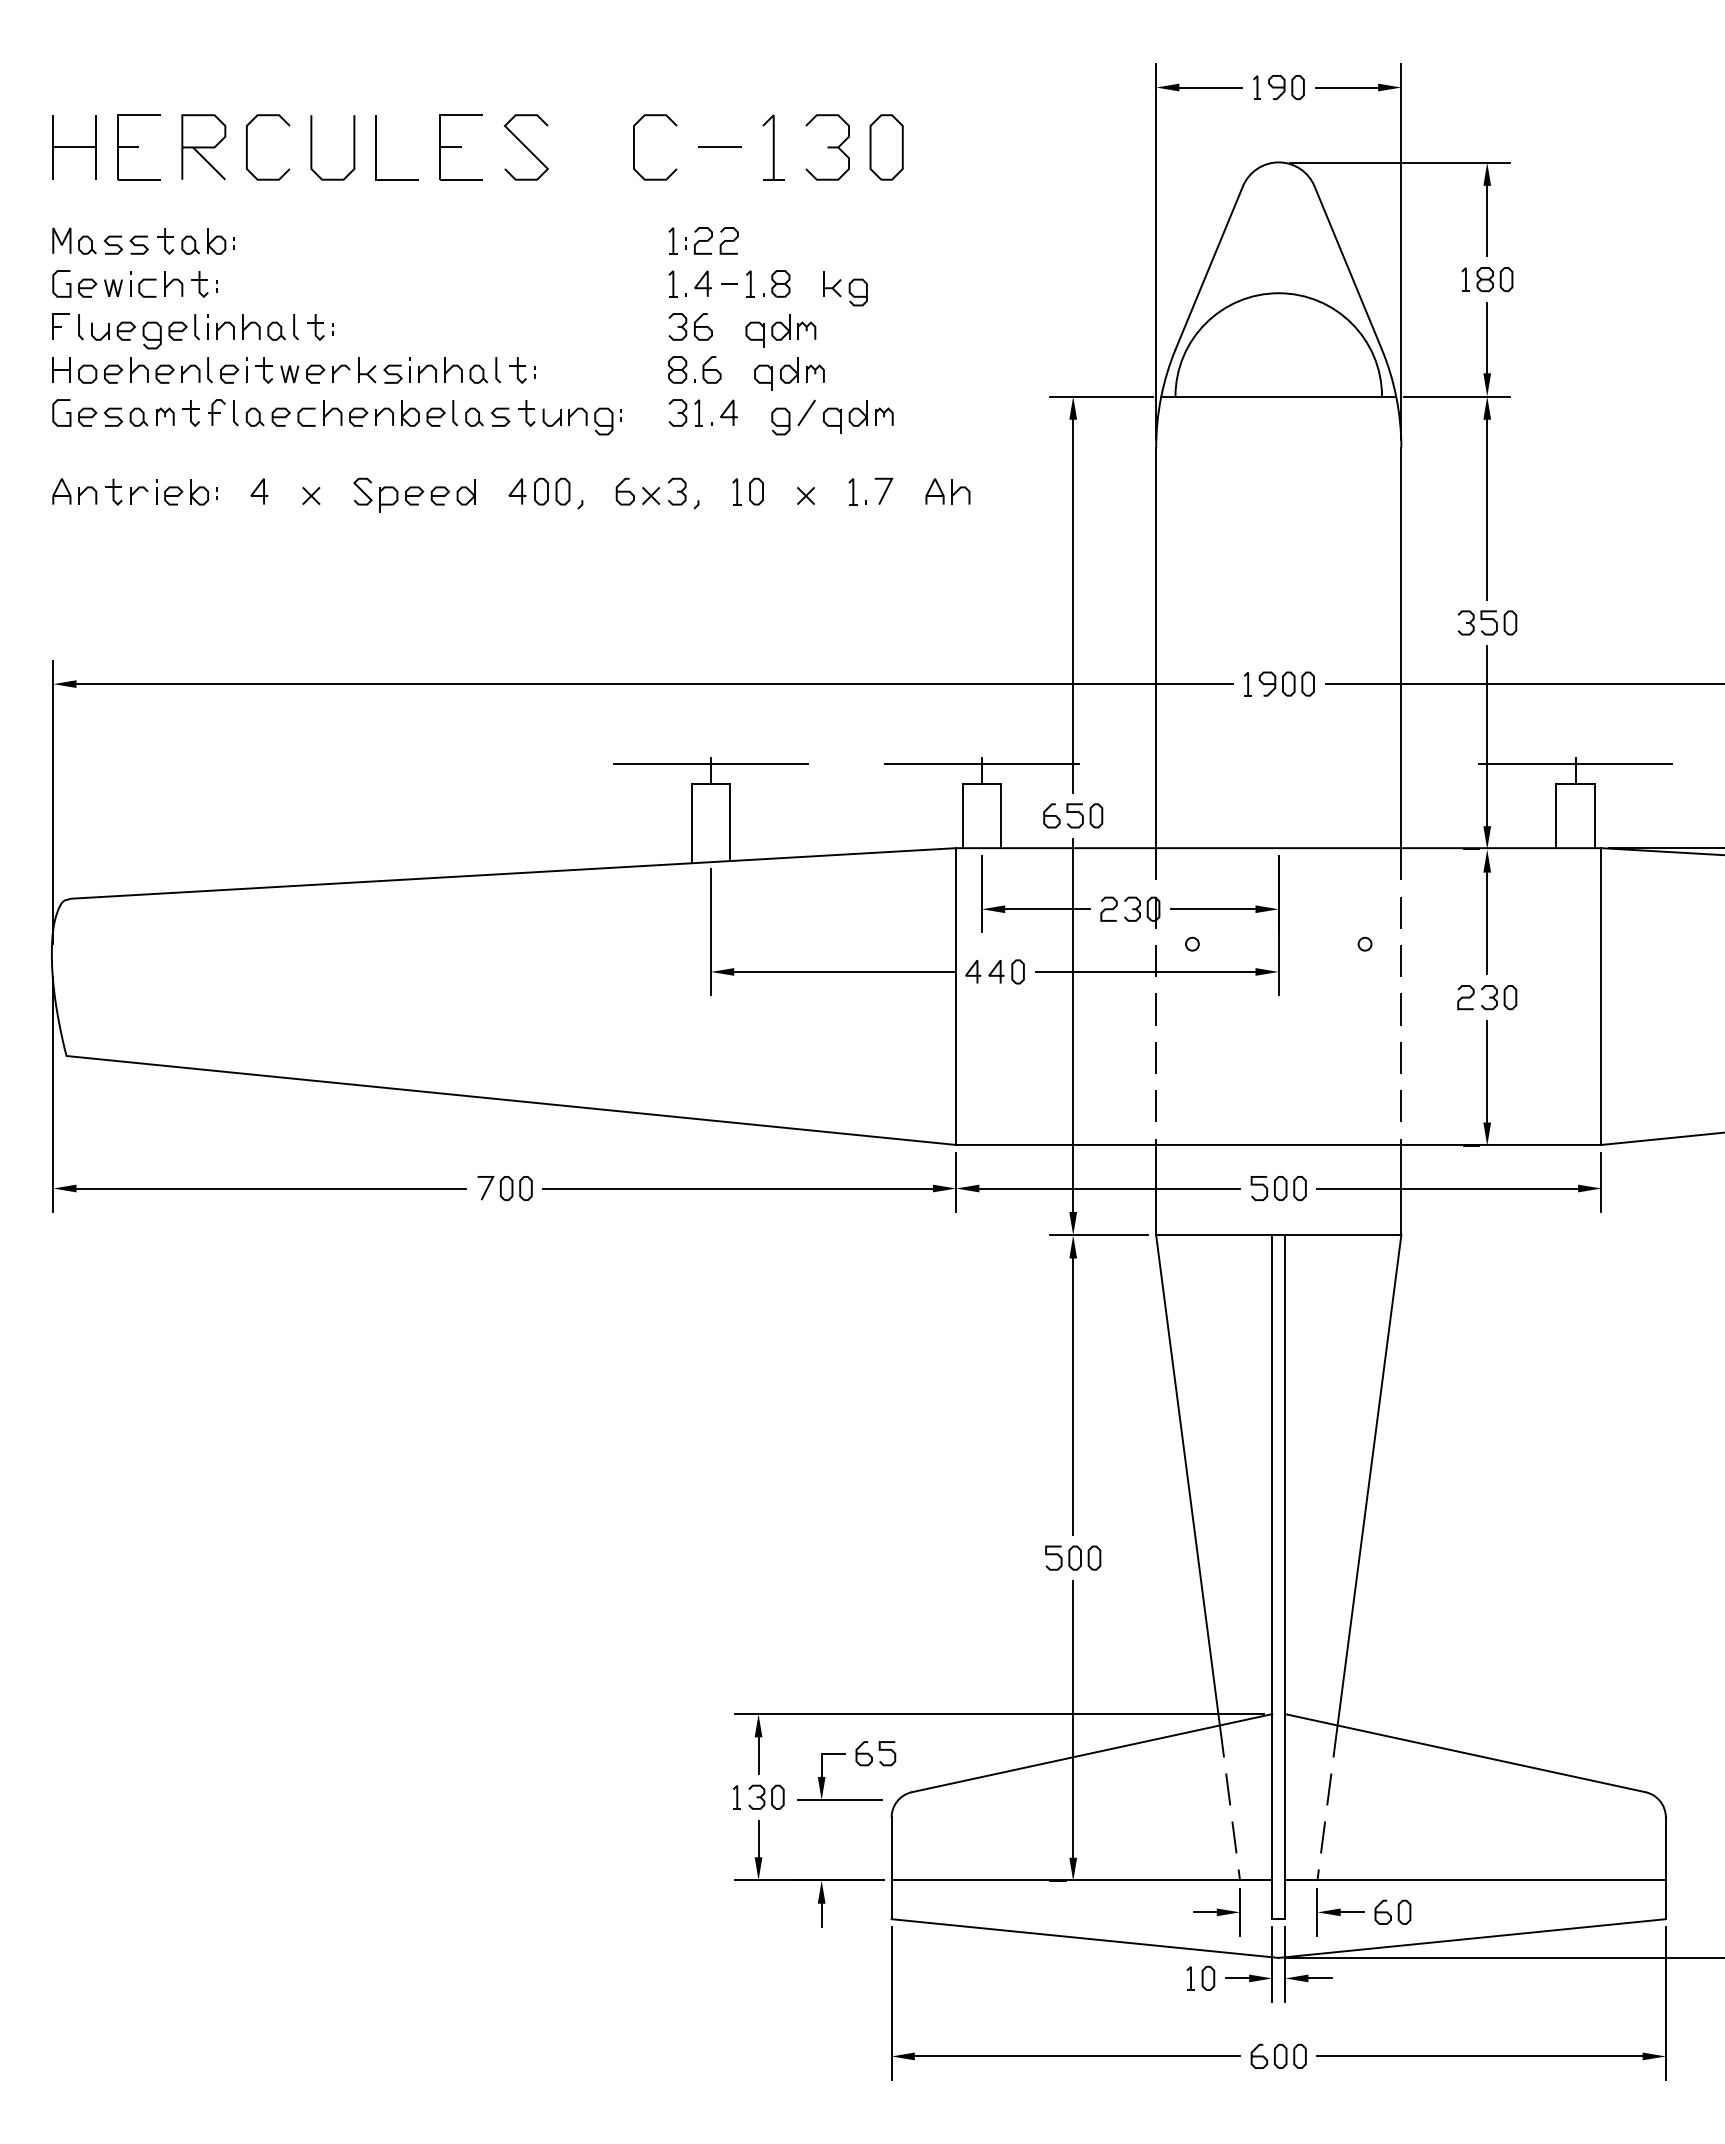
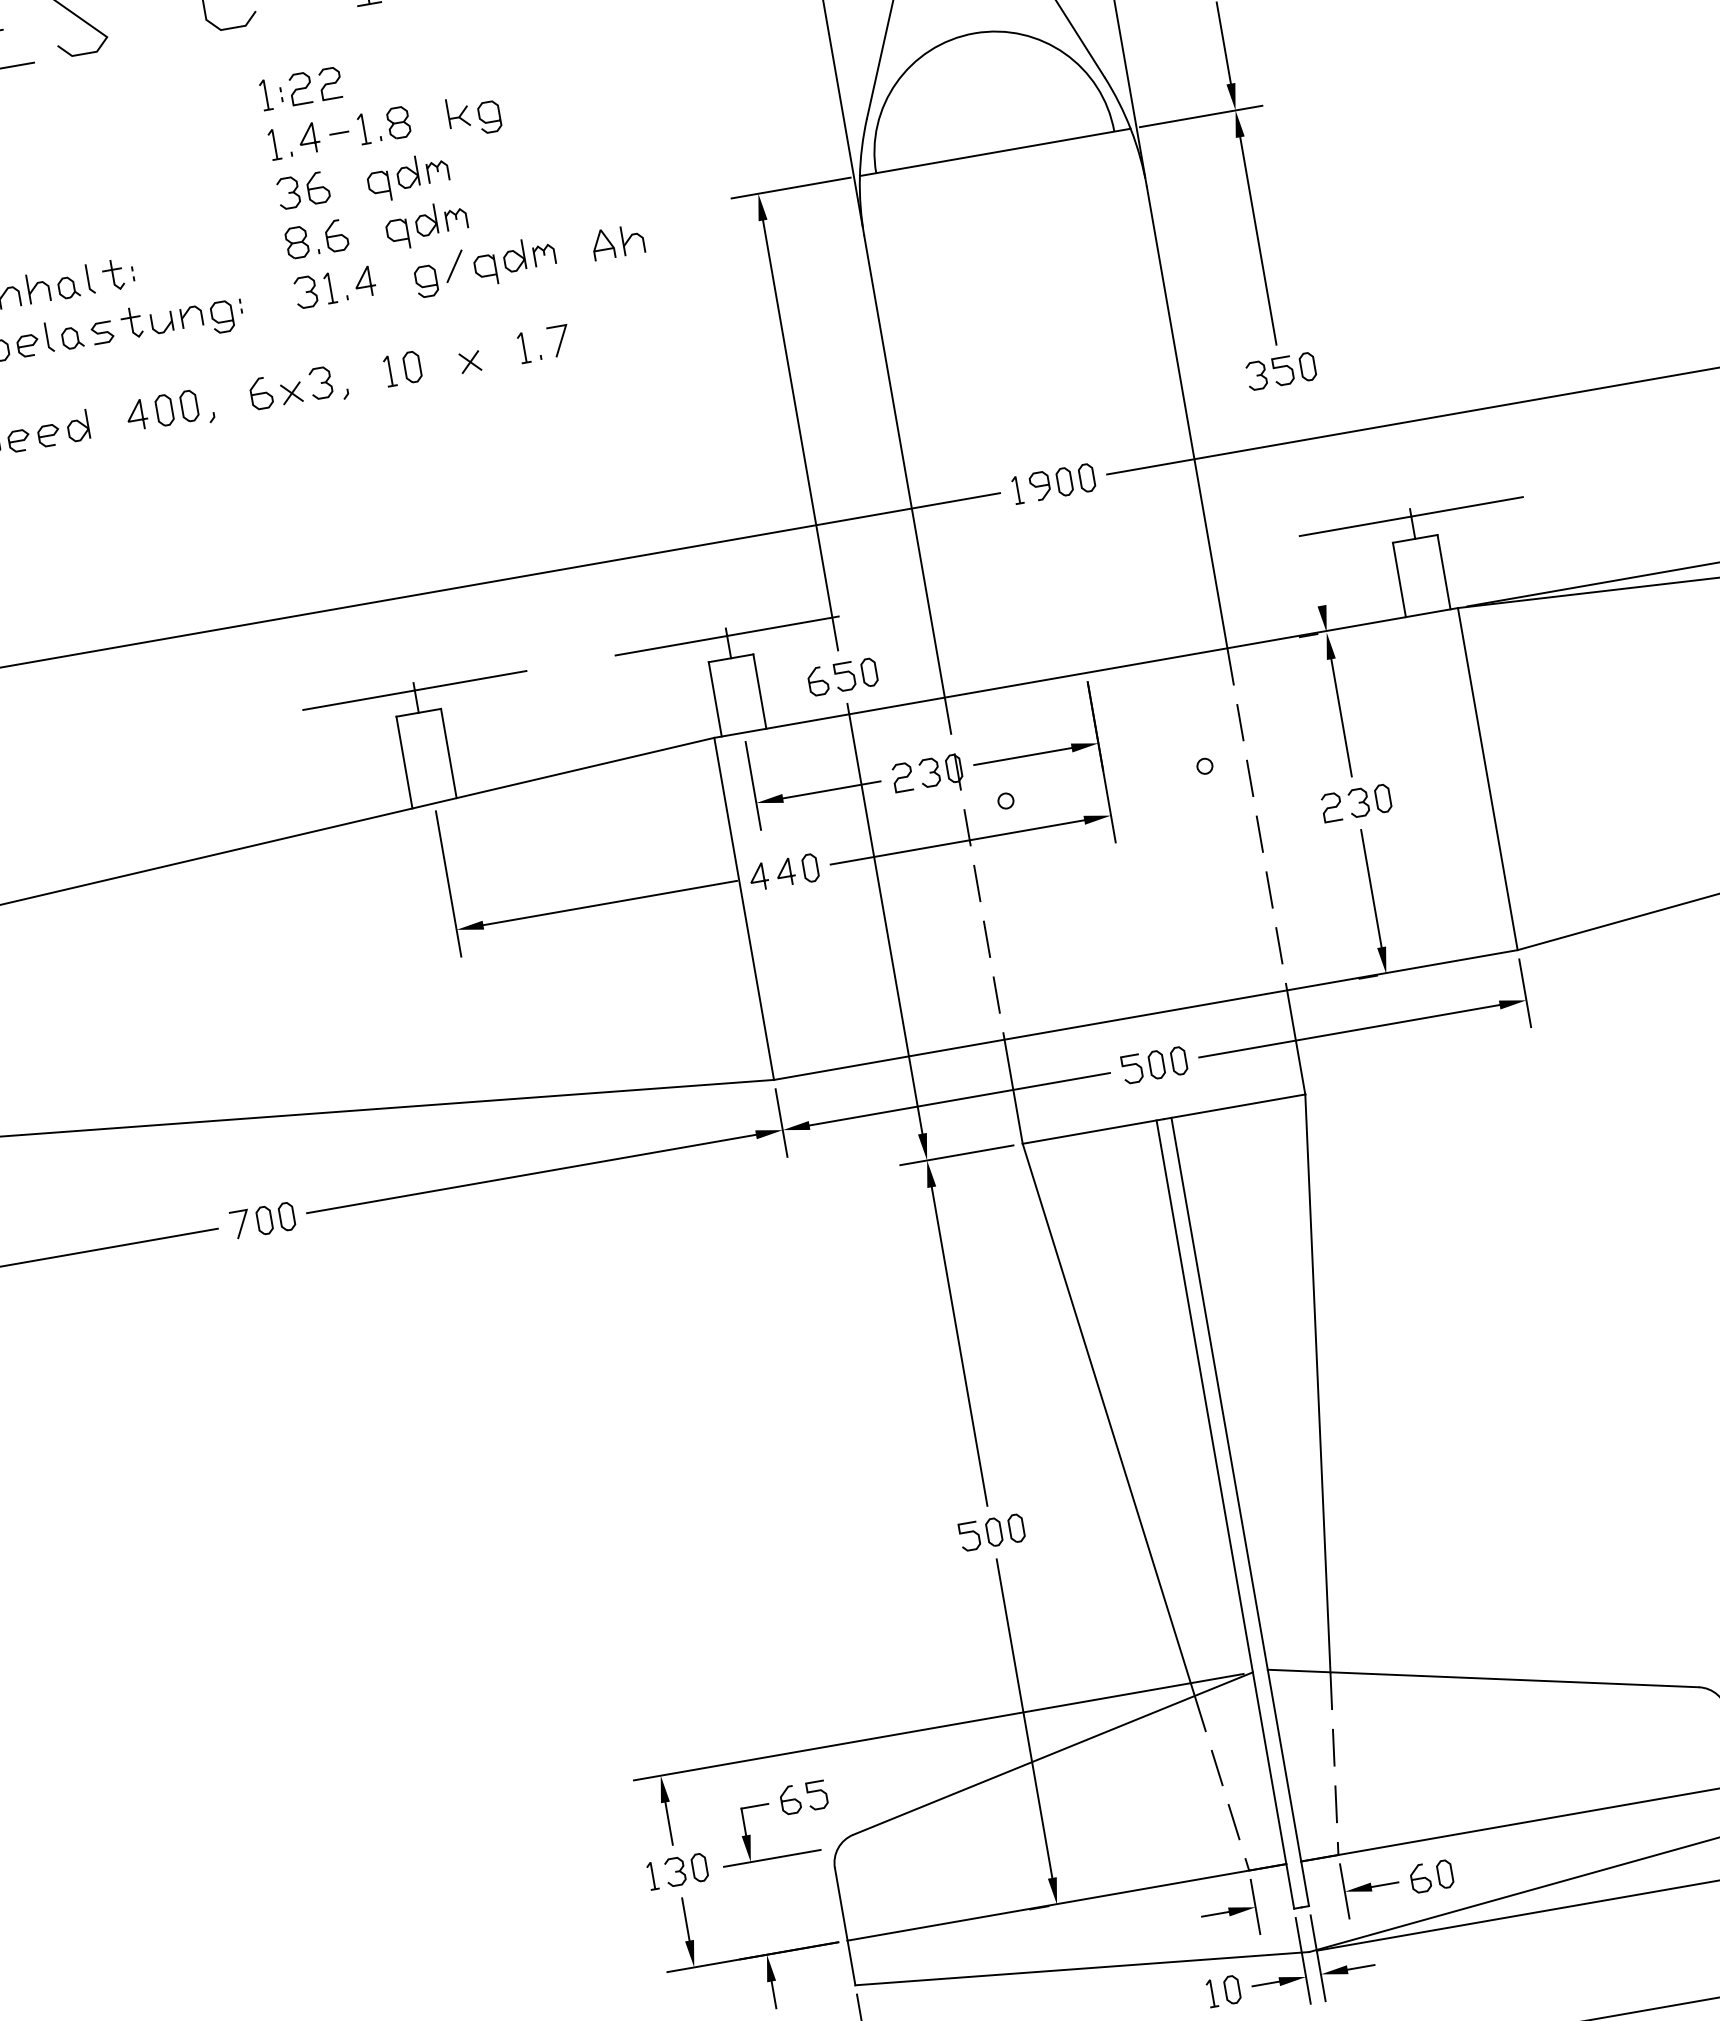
part: (947, 491) -> (617, 242), moved
line: (1487, 736) -> (1304, 502), removed

